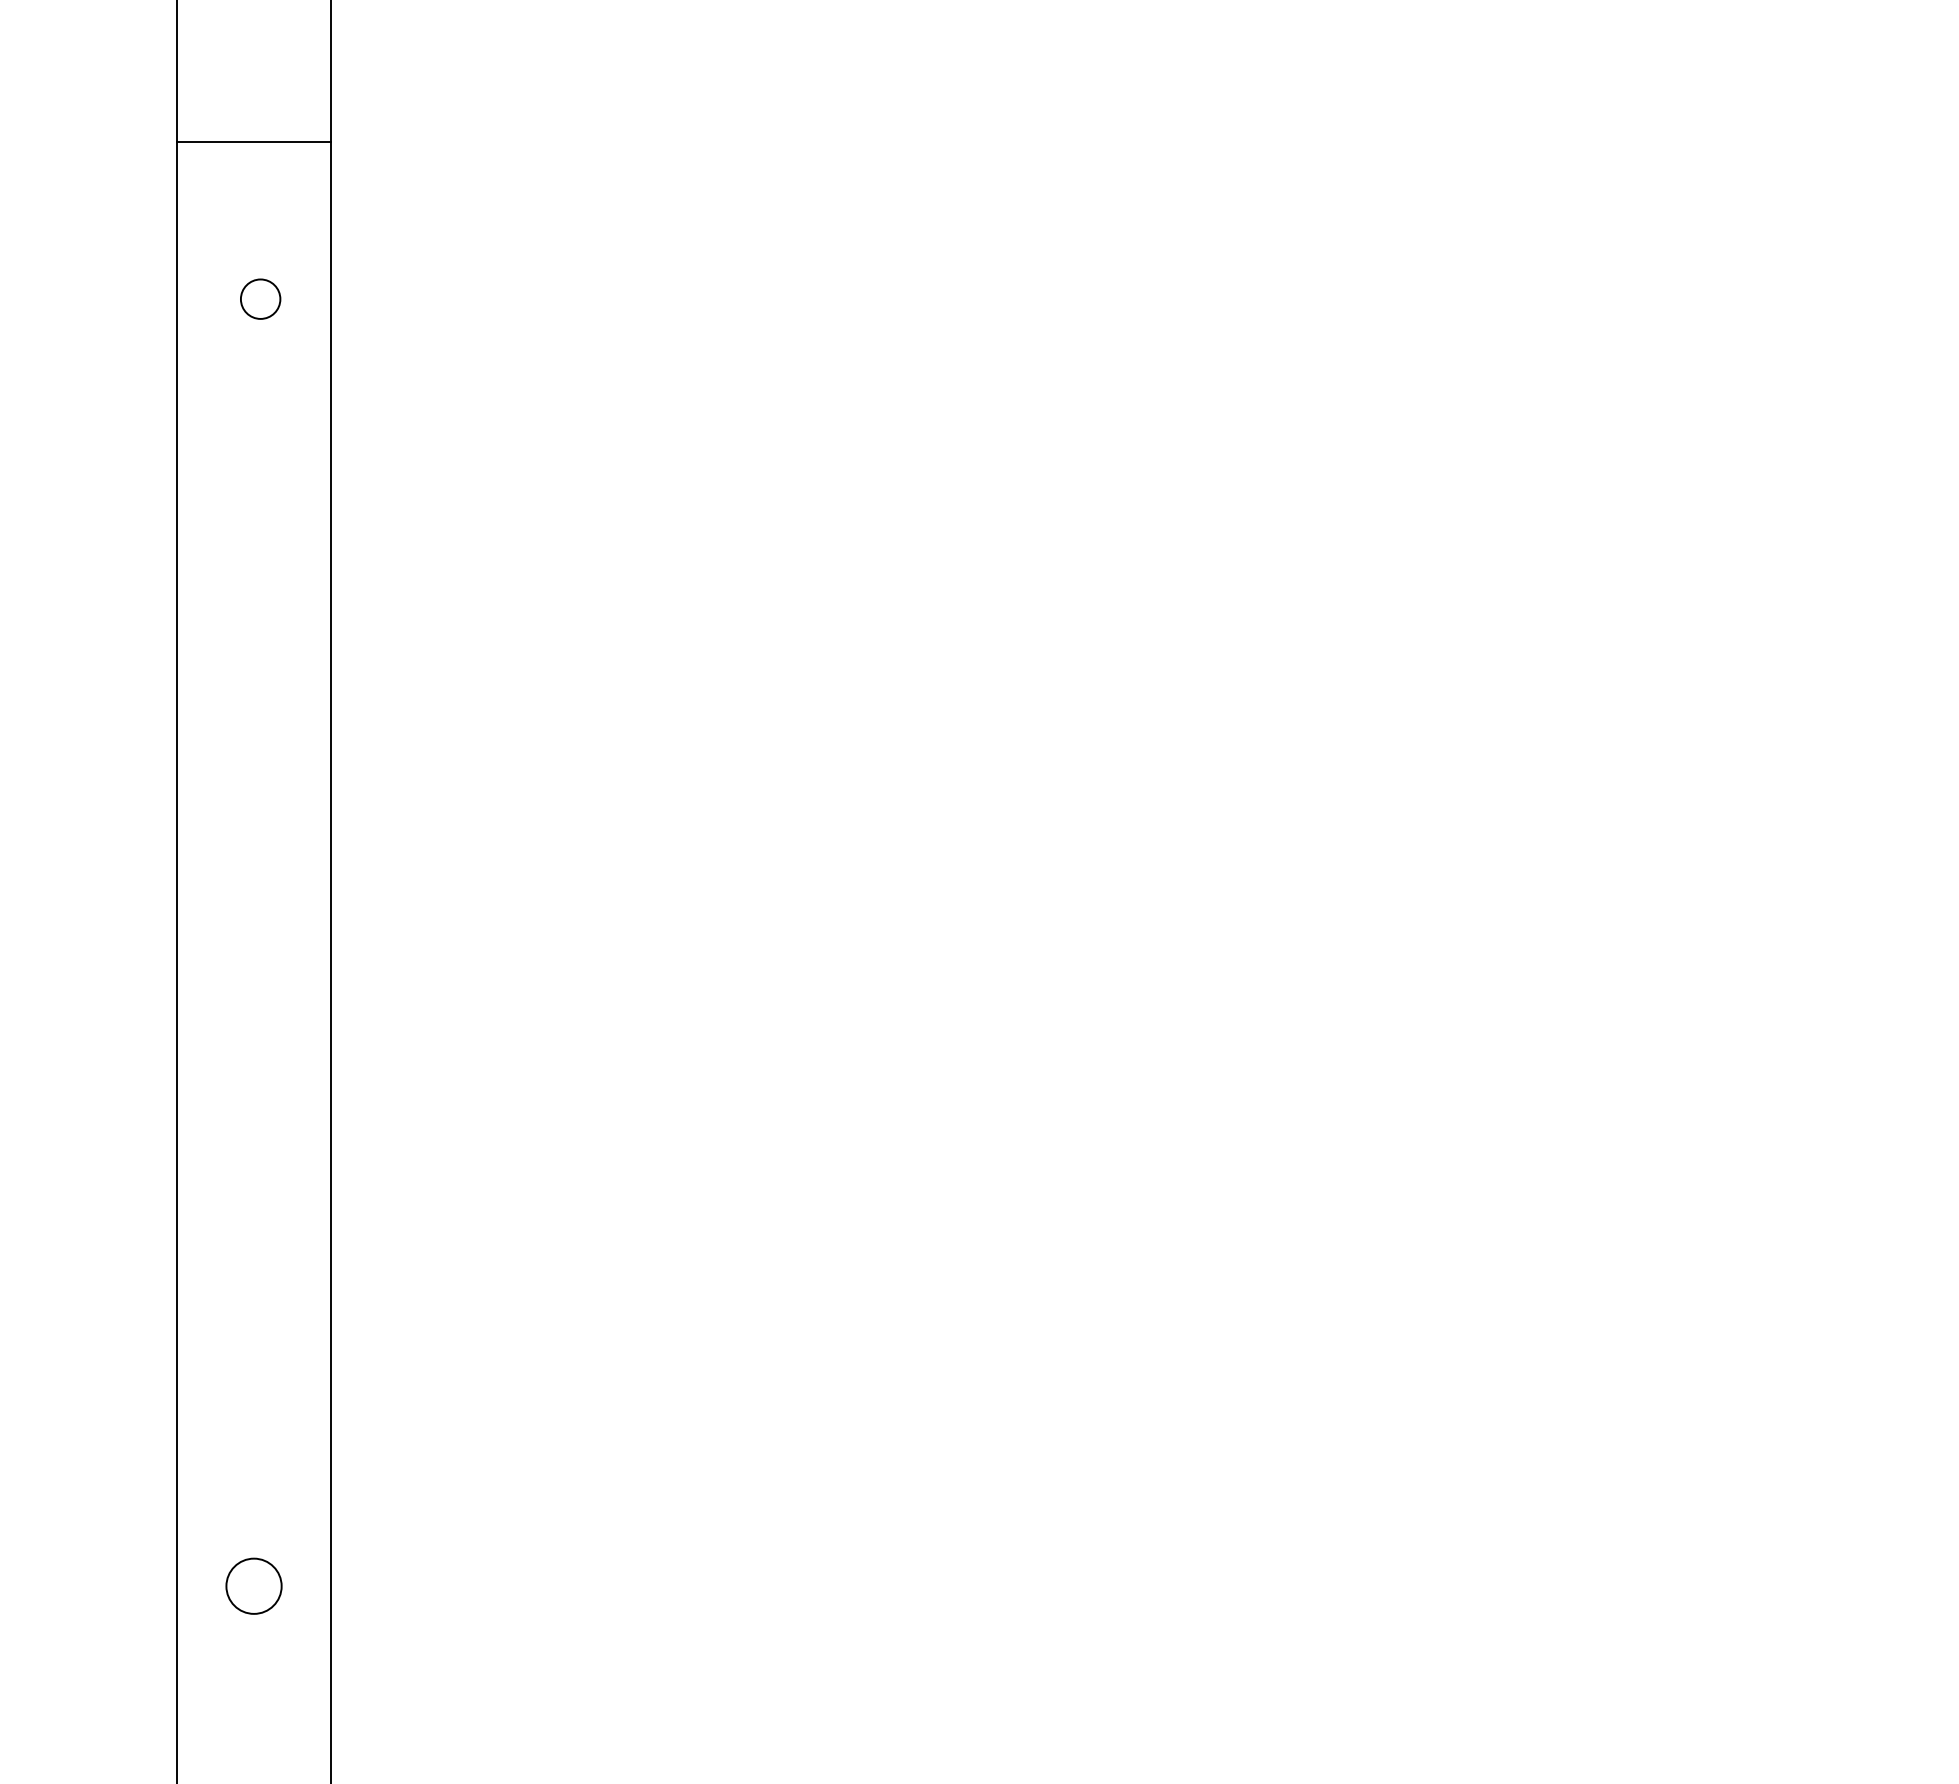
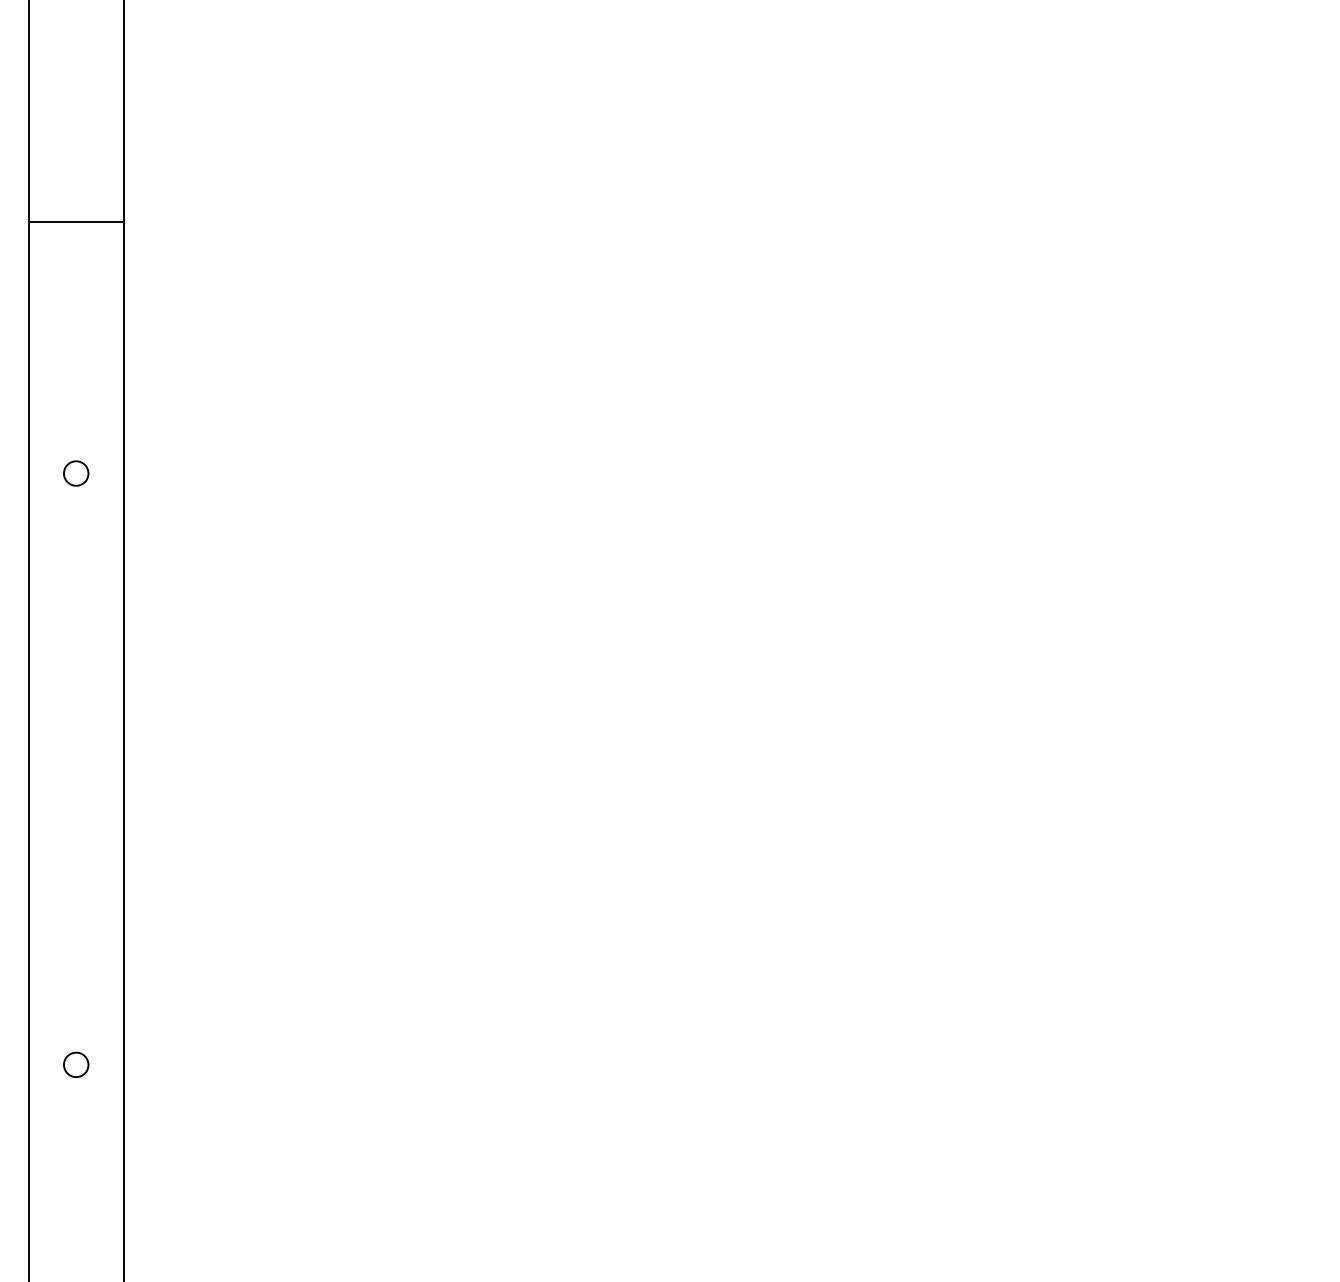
line: (253, 141) -> (75, 221), moved
circle: (261, 299) -> (76, 473), moved
circle: (254, 1585) -> (76, 1064), size x0.71

